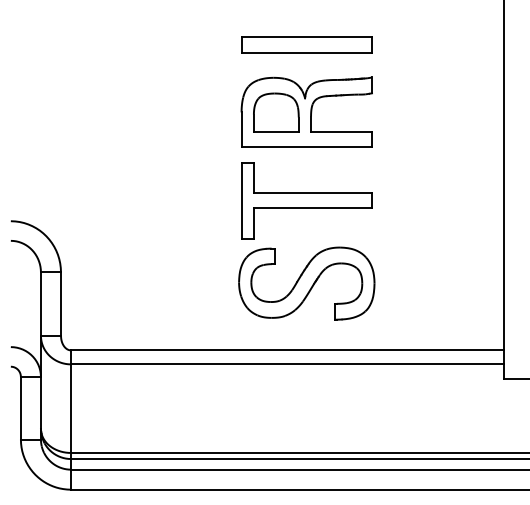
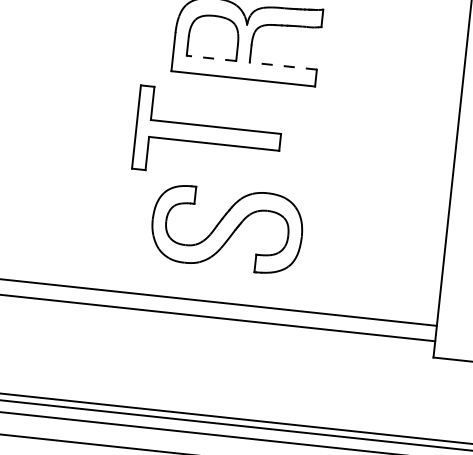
line: (275, 131) -> (210, 57), solid -> dashed
line: (341, 131) -> (283, 65), solid -> dashed
part: (306, 200) -> (208, 134), moved

